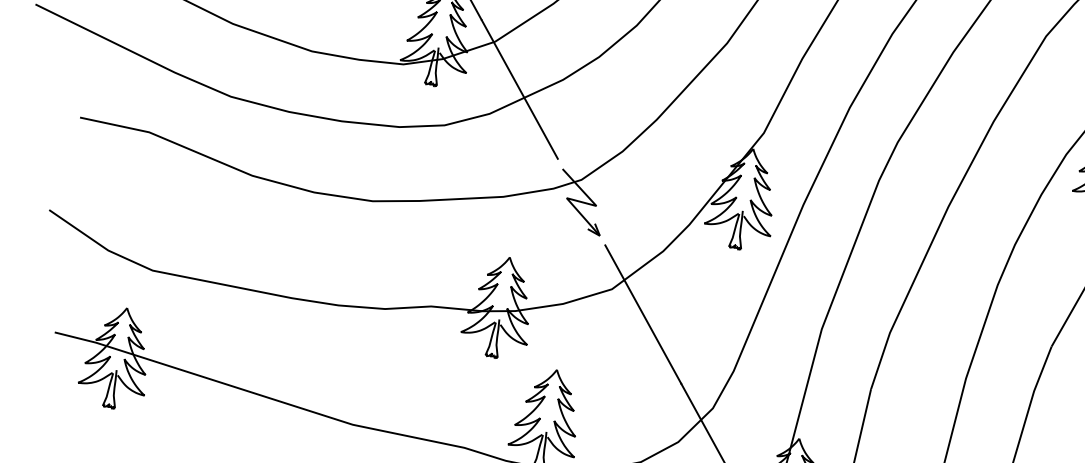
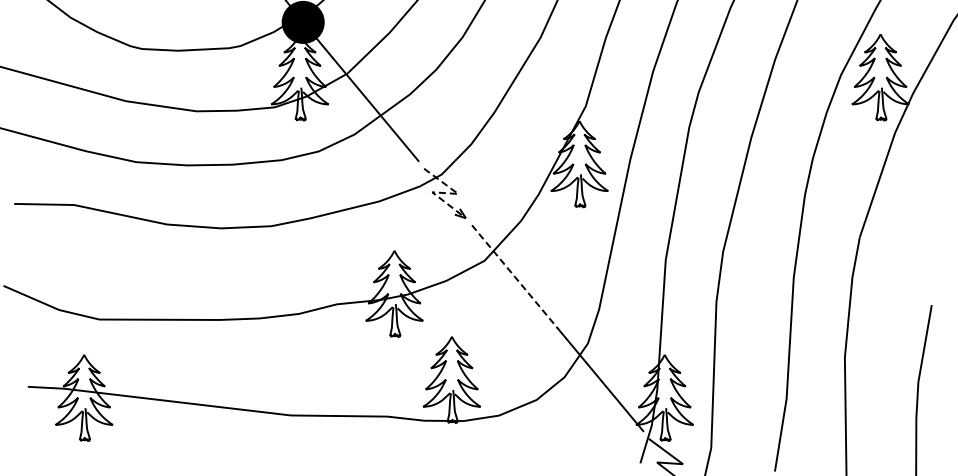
line: (580, 202) -> (444, 193), solid -> dashed
line: (643, 314) -> (514, 276), solid -> dashed

